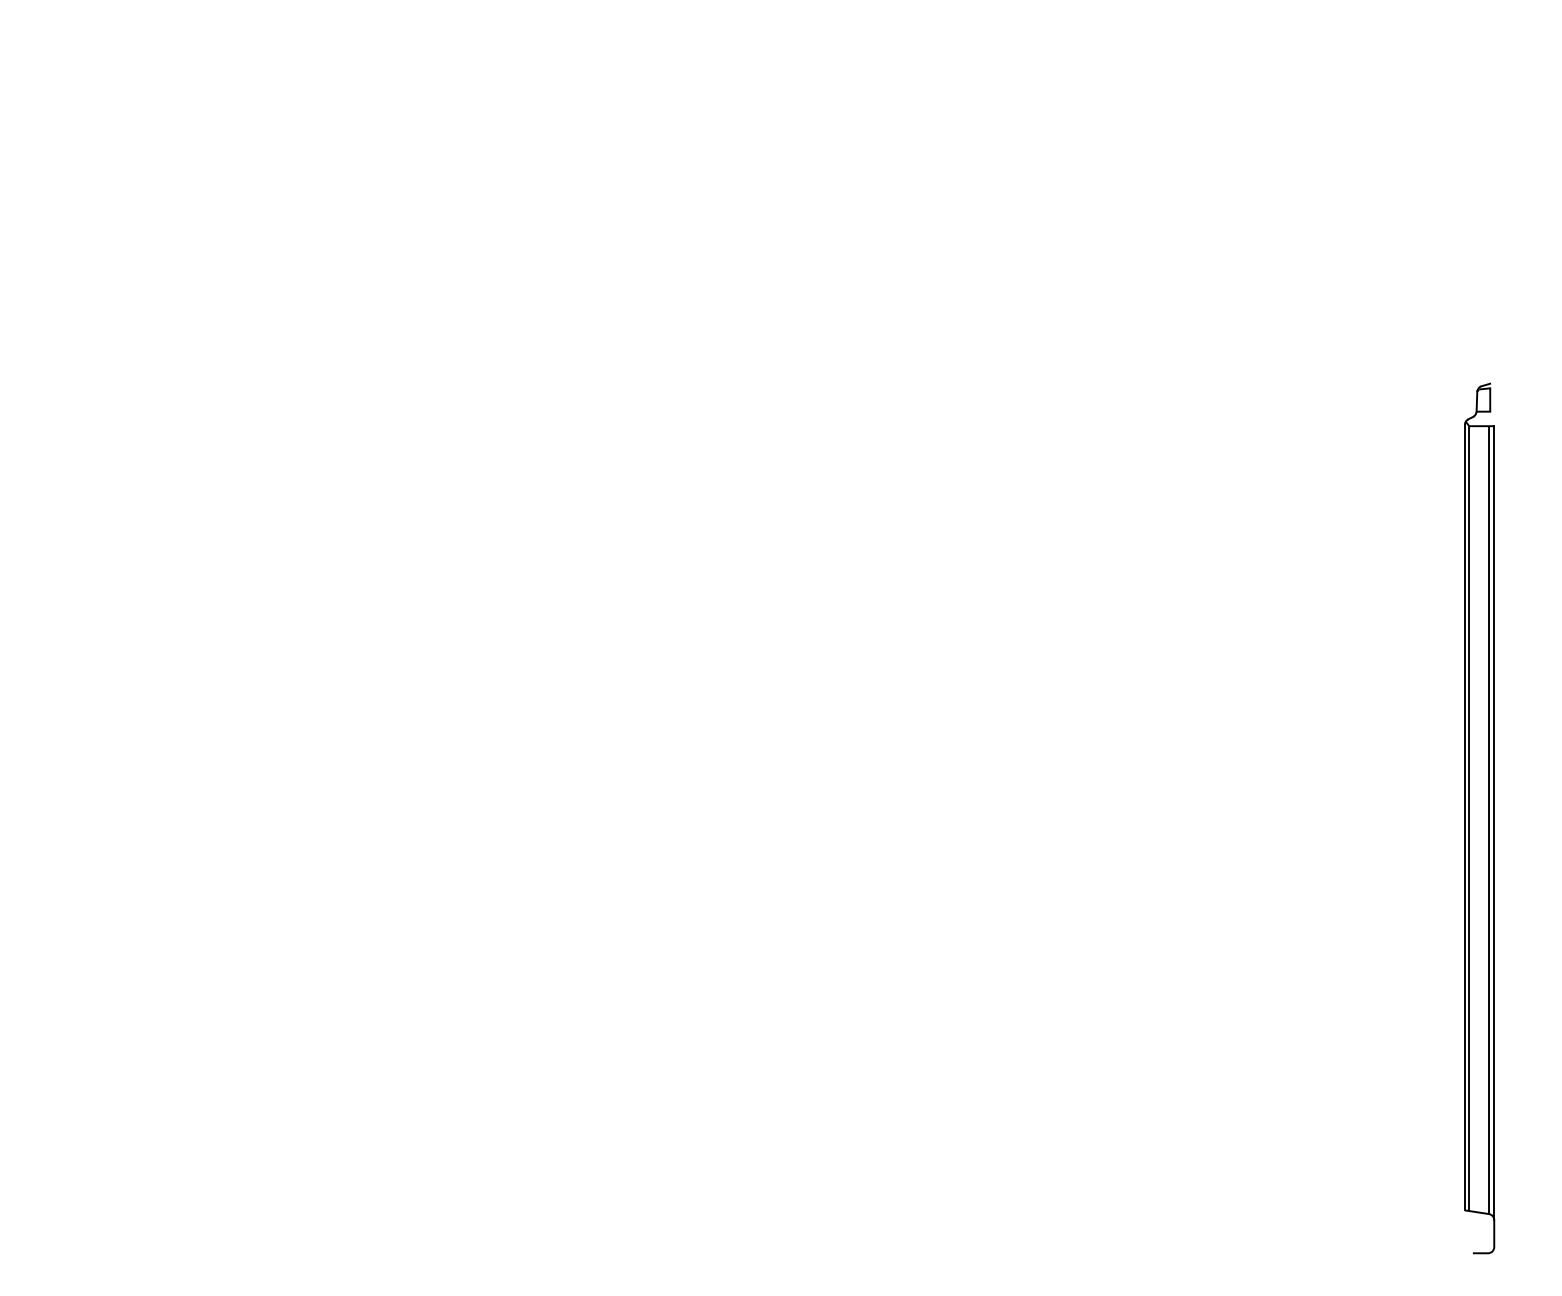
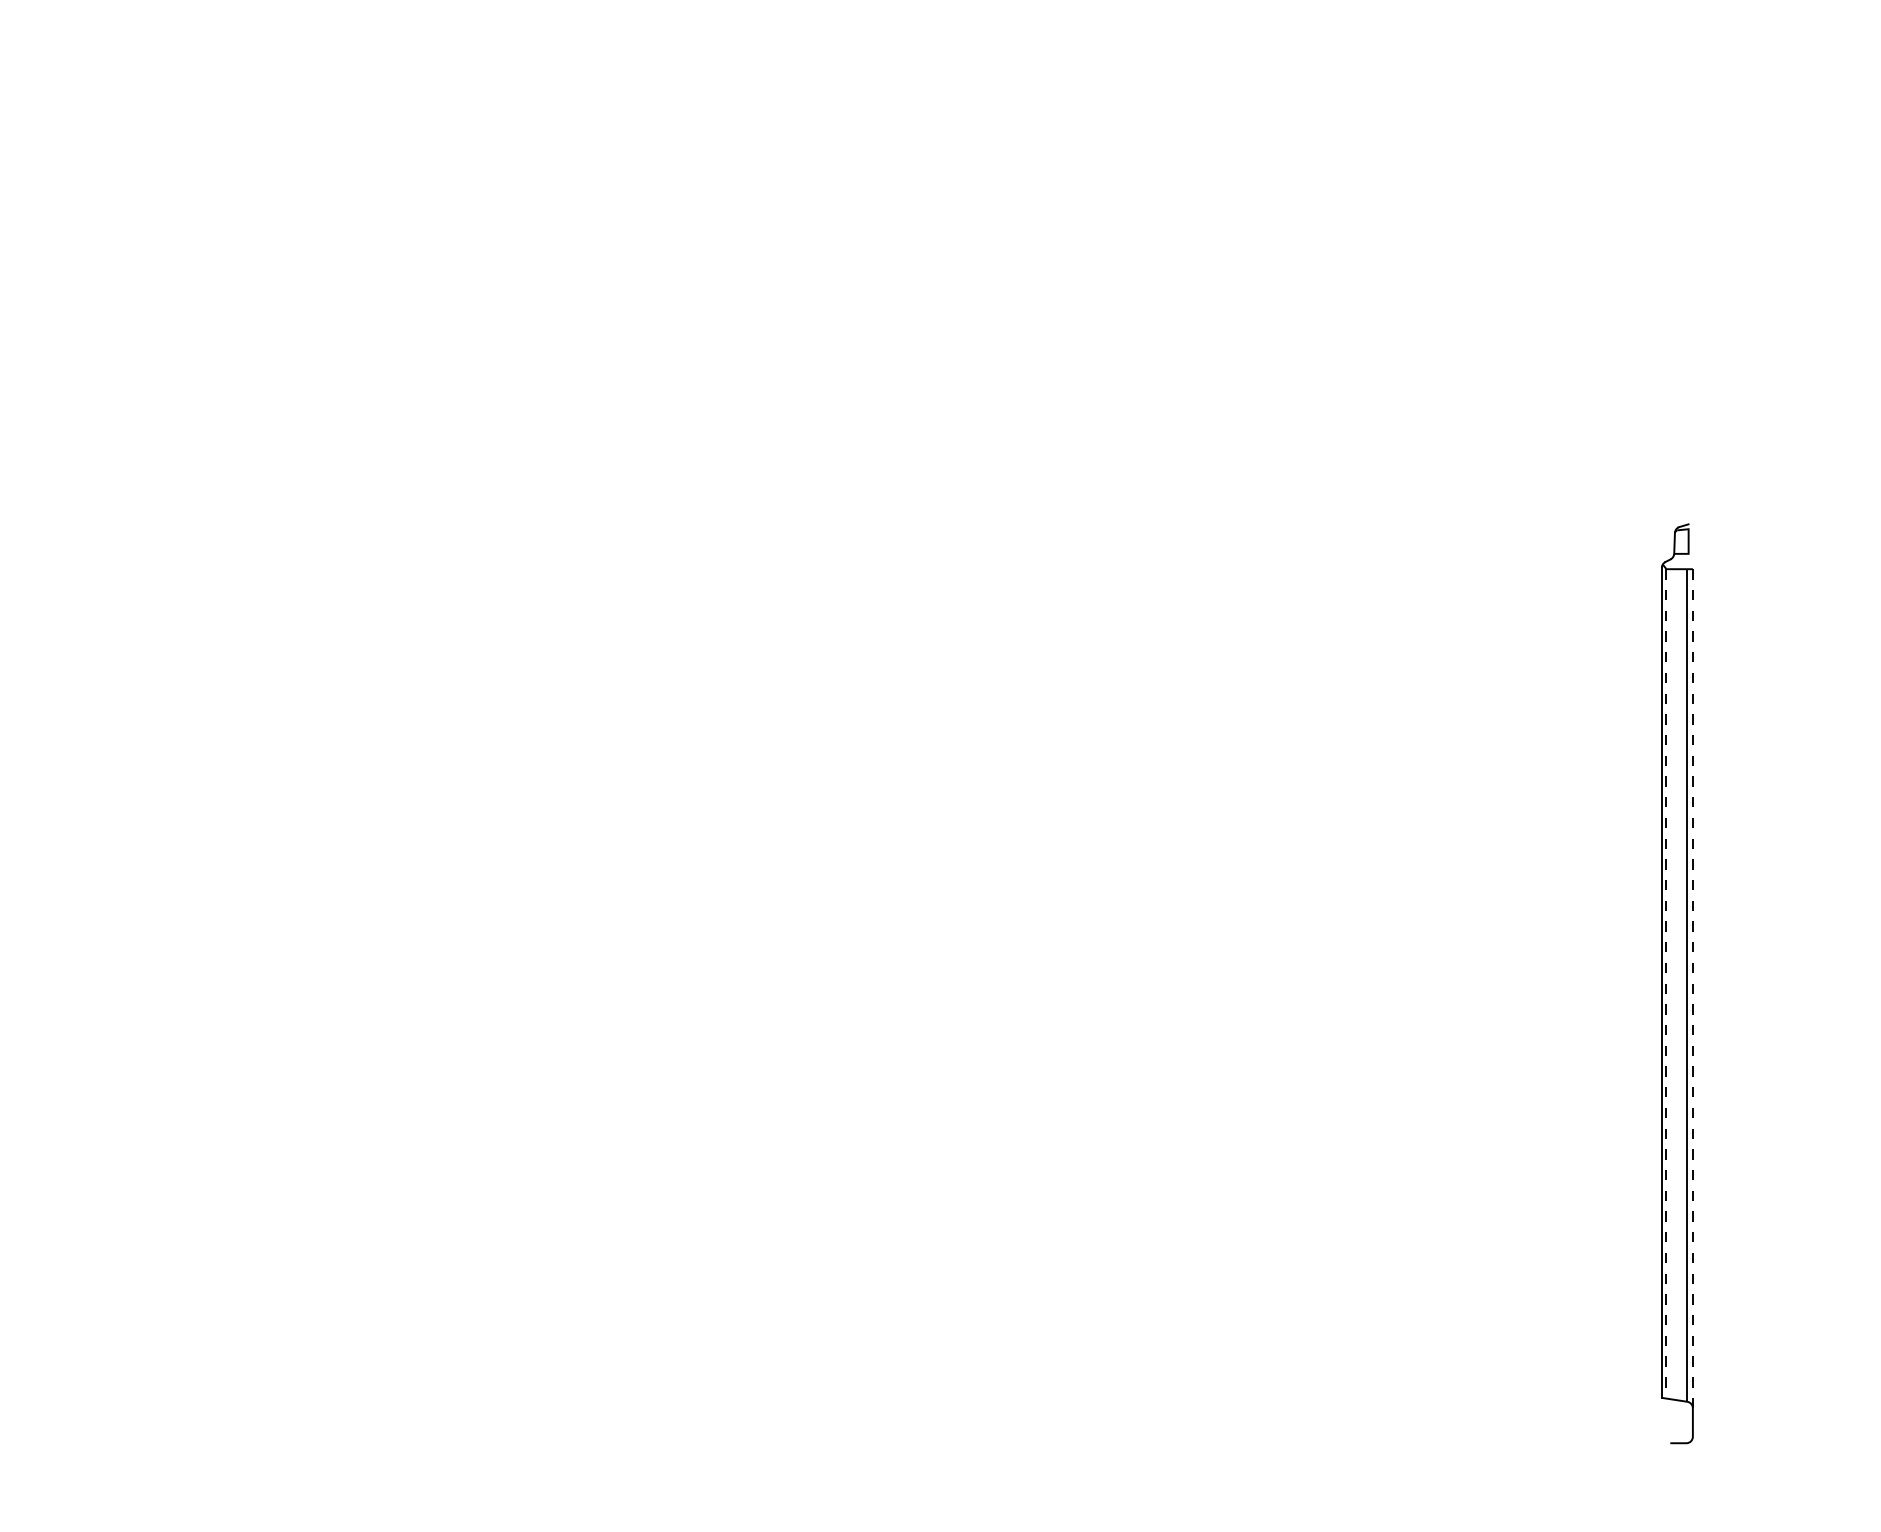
line: (1469, 818) -> (1666, 983), solid -> dashed
line: (1493, 822) -> (1692, 988), solid -> dashed

